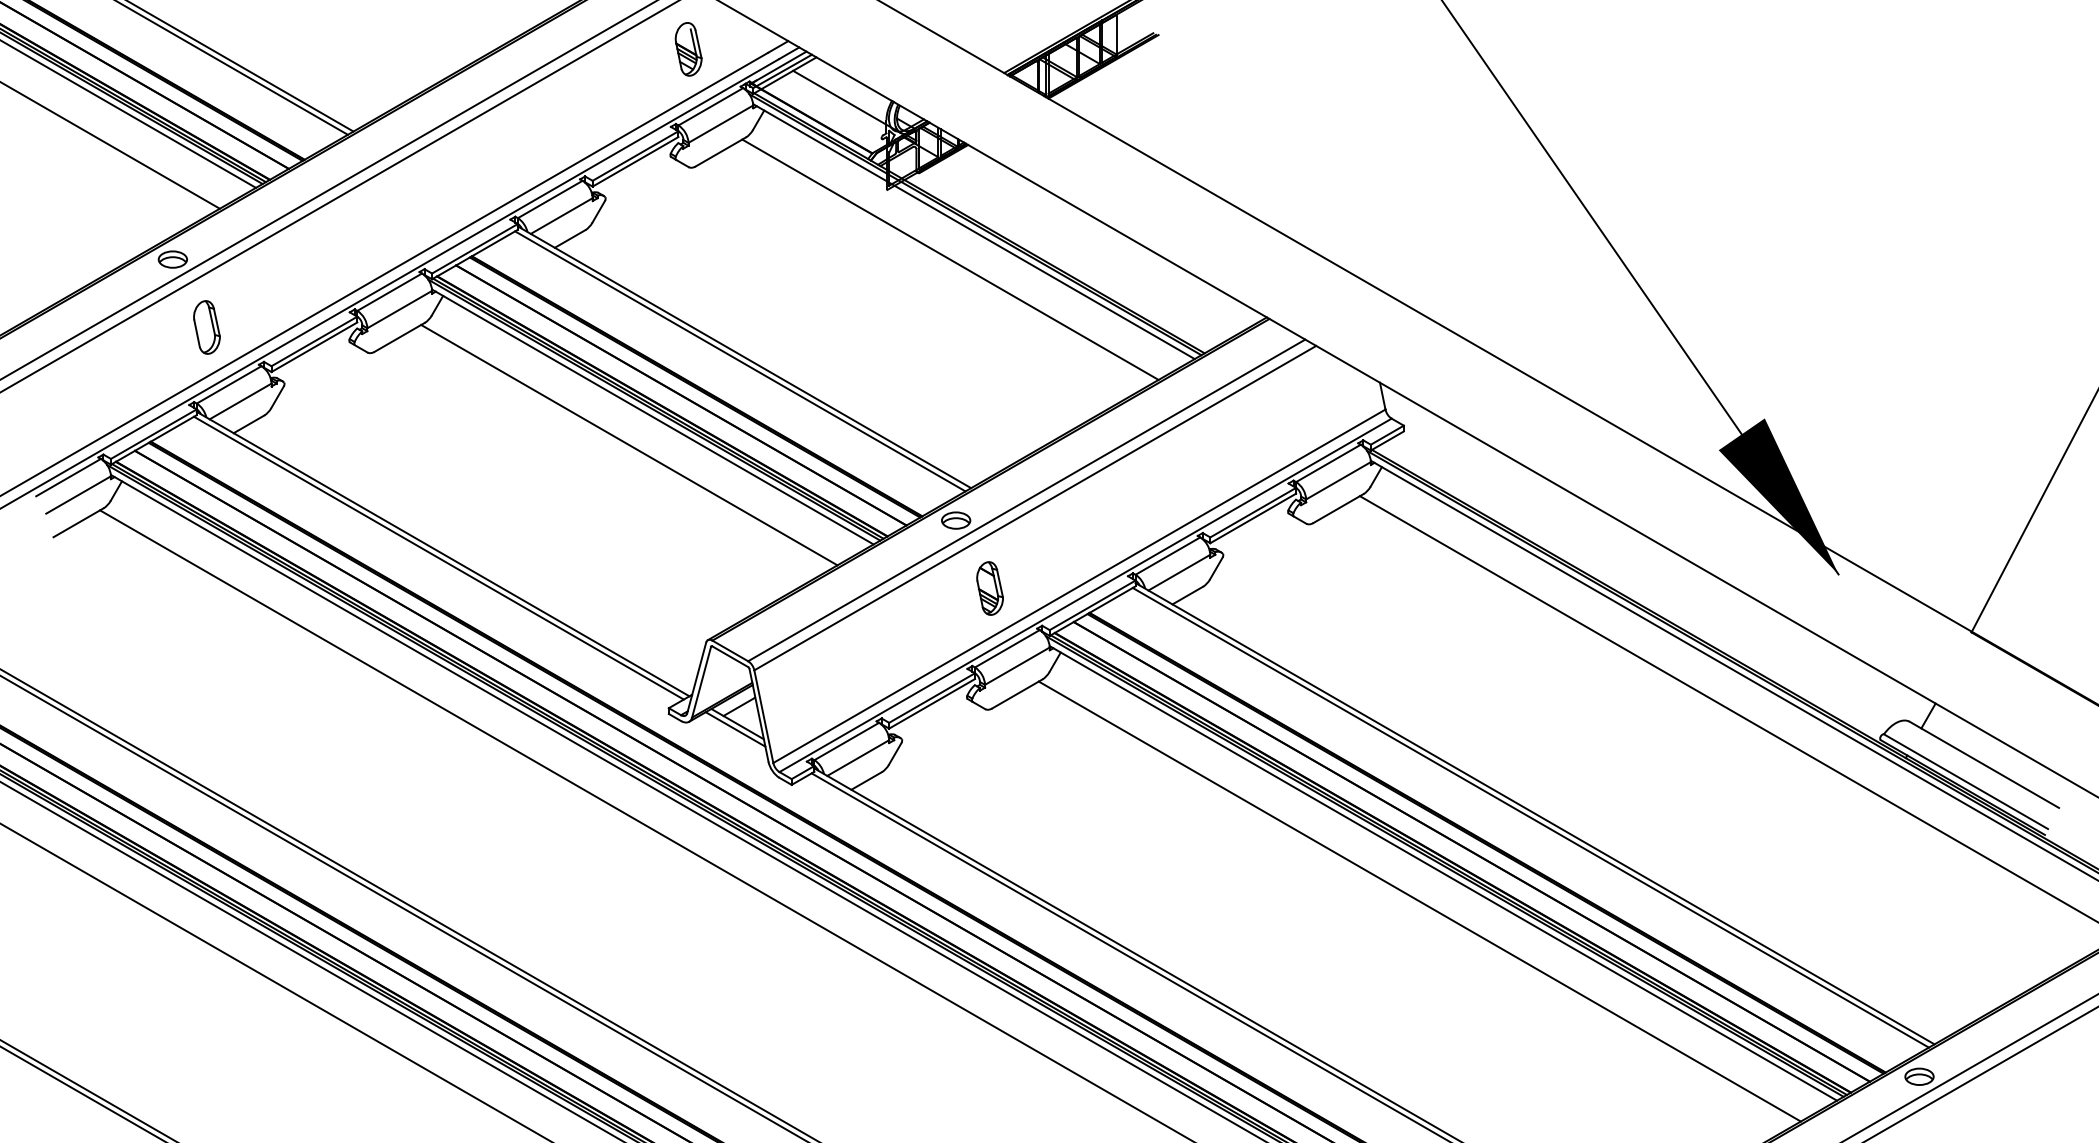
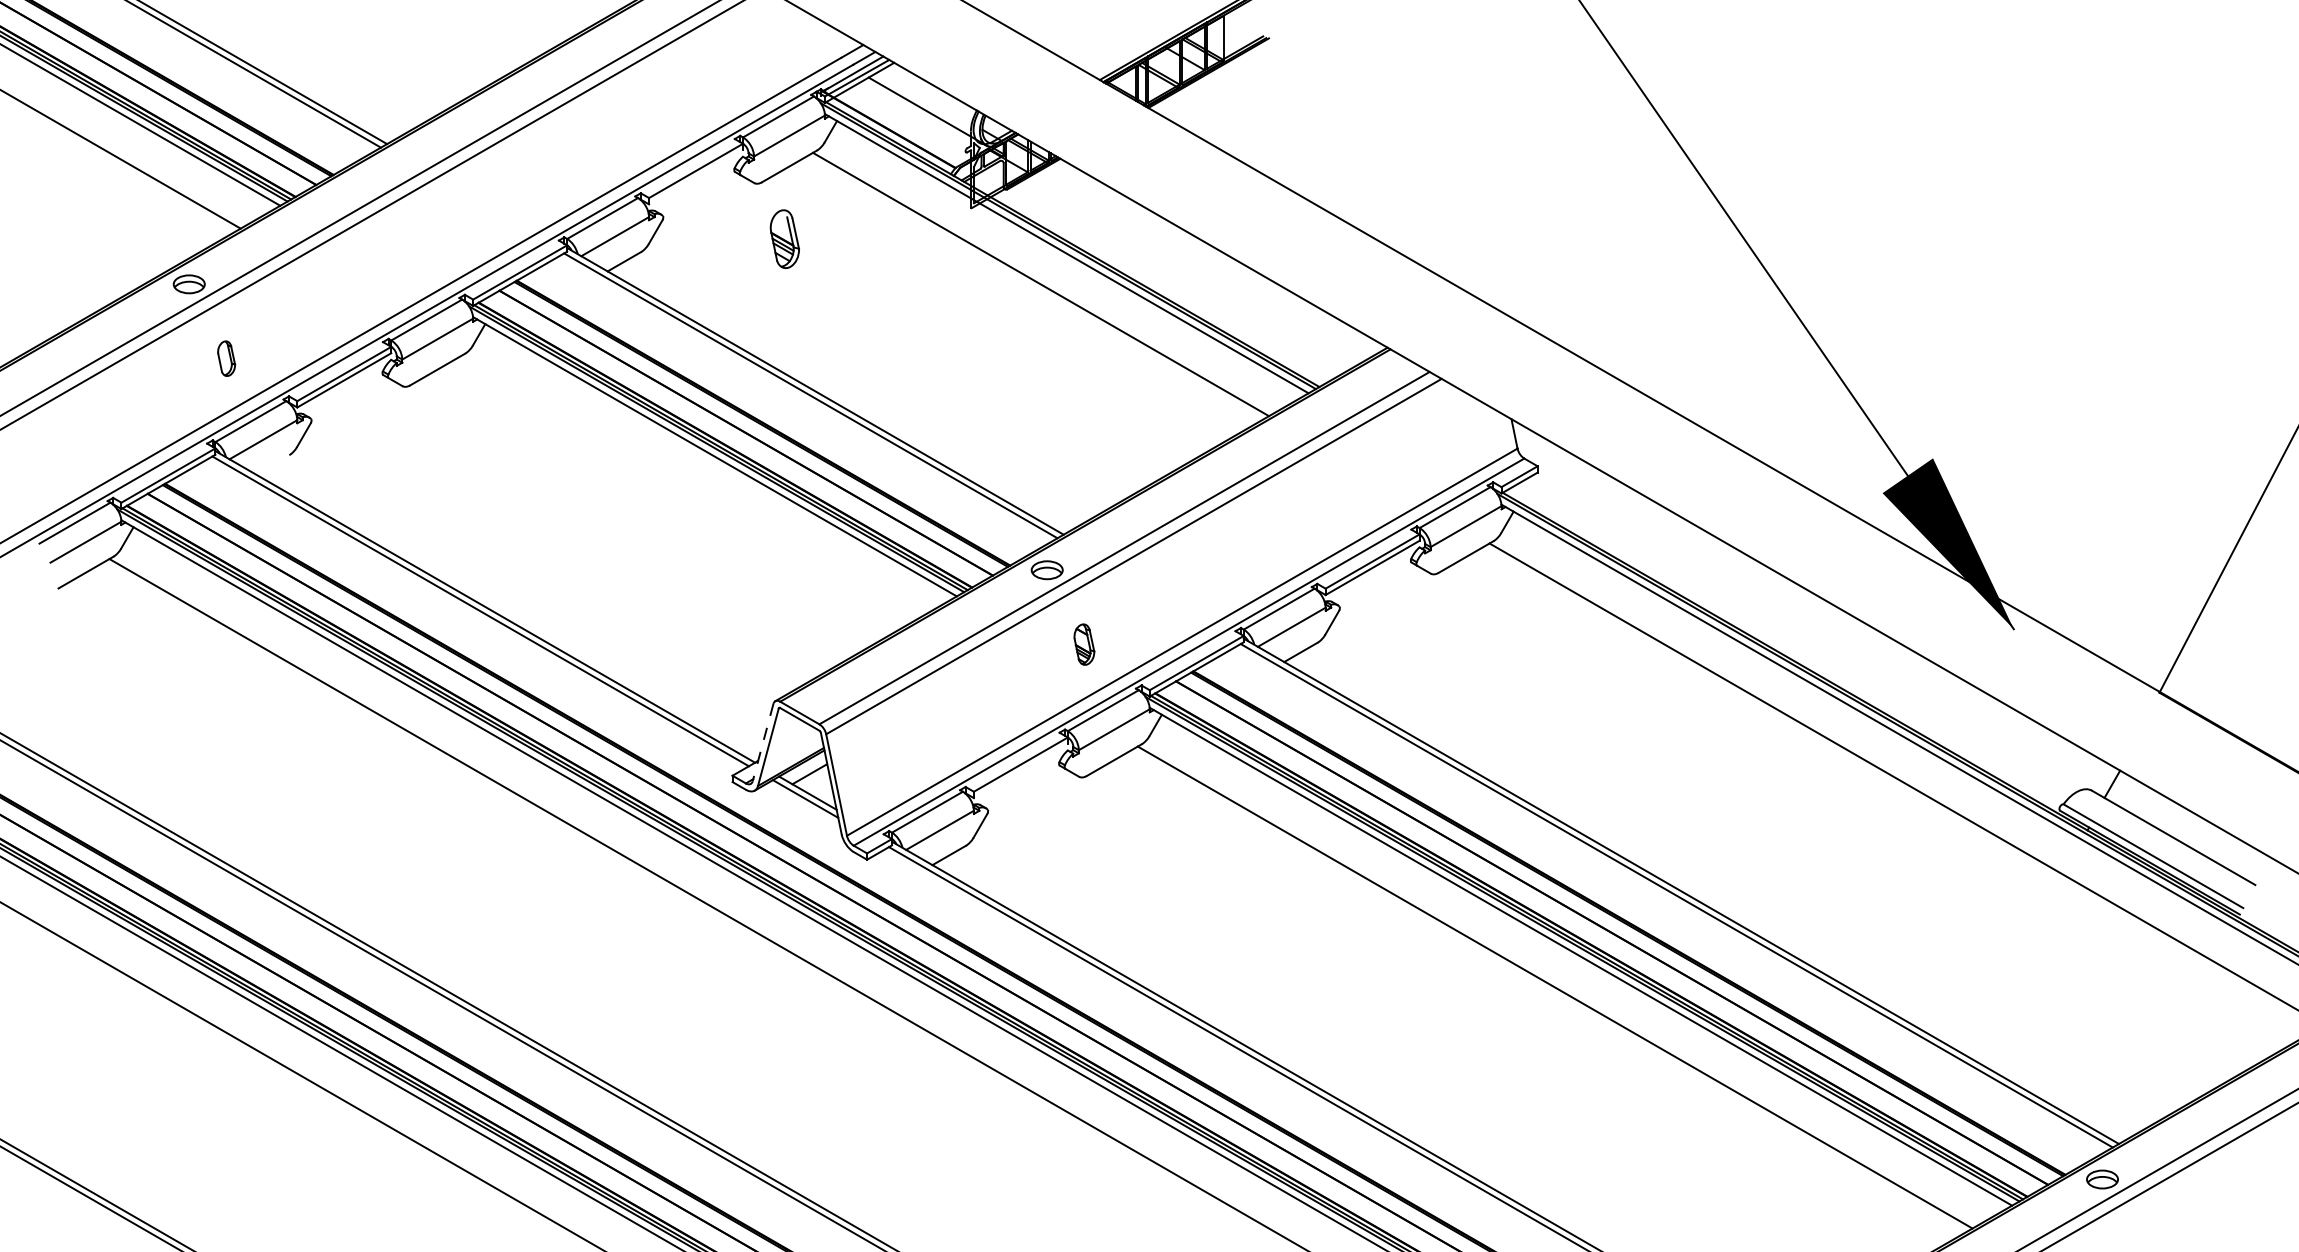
part: (688, 49) -> (784, 239), moved
line: (635, 161) -> (696, 176), removed
part: (206, 327) -> (226, 358), size x0.6
line: (248, 424) -> (272, 464), removed
line: (629, 444) -> (689, 486), removed
part: (989, 588) -> (1083, 644), size x0.7
line: (696, 677) -> (762, 742), solid -> dashed
line: (931, 703) -> (1020, 770), removed

